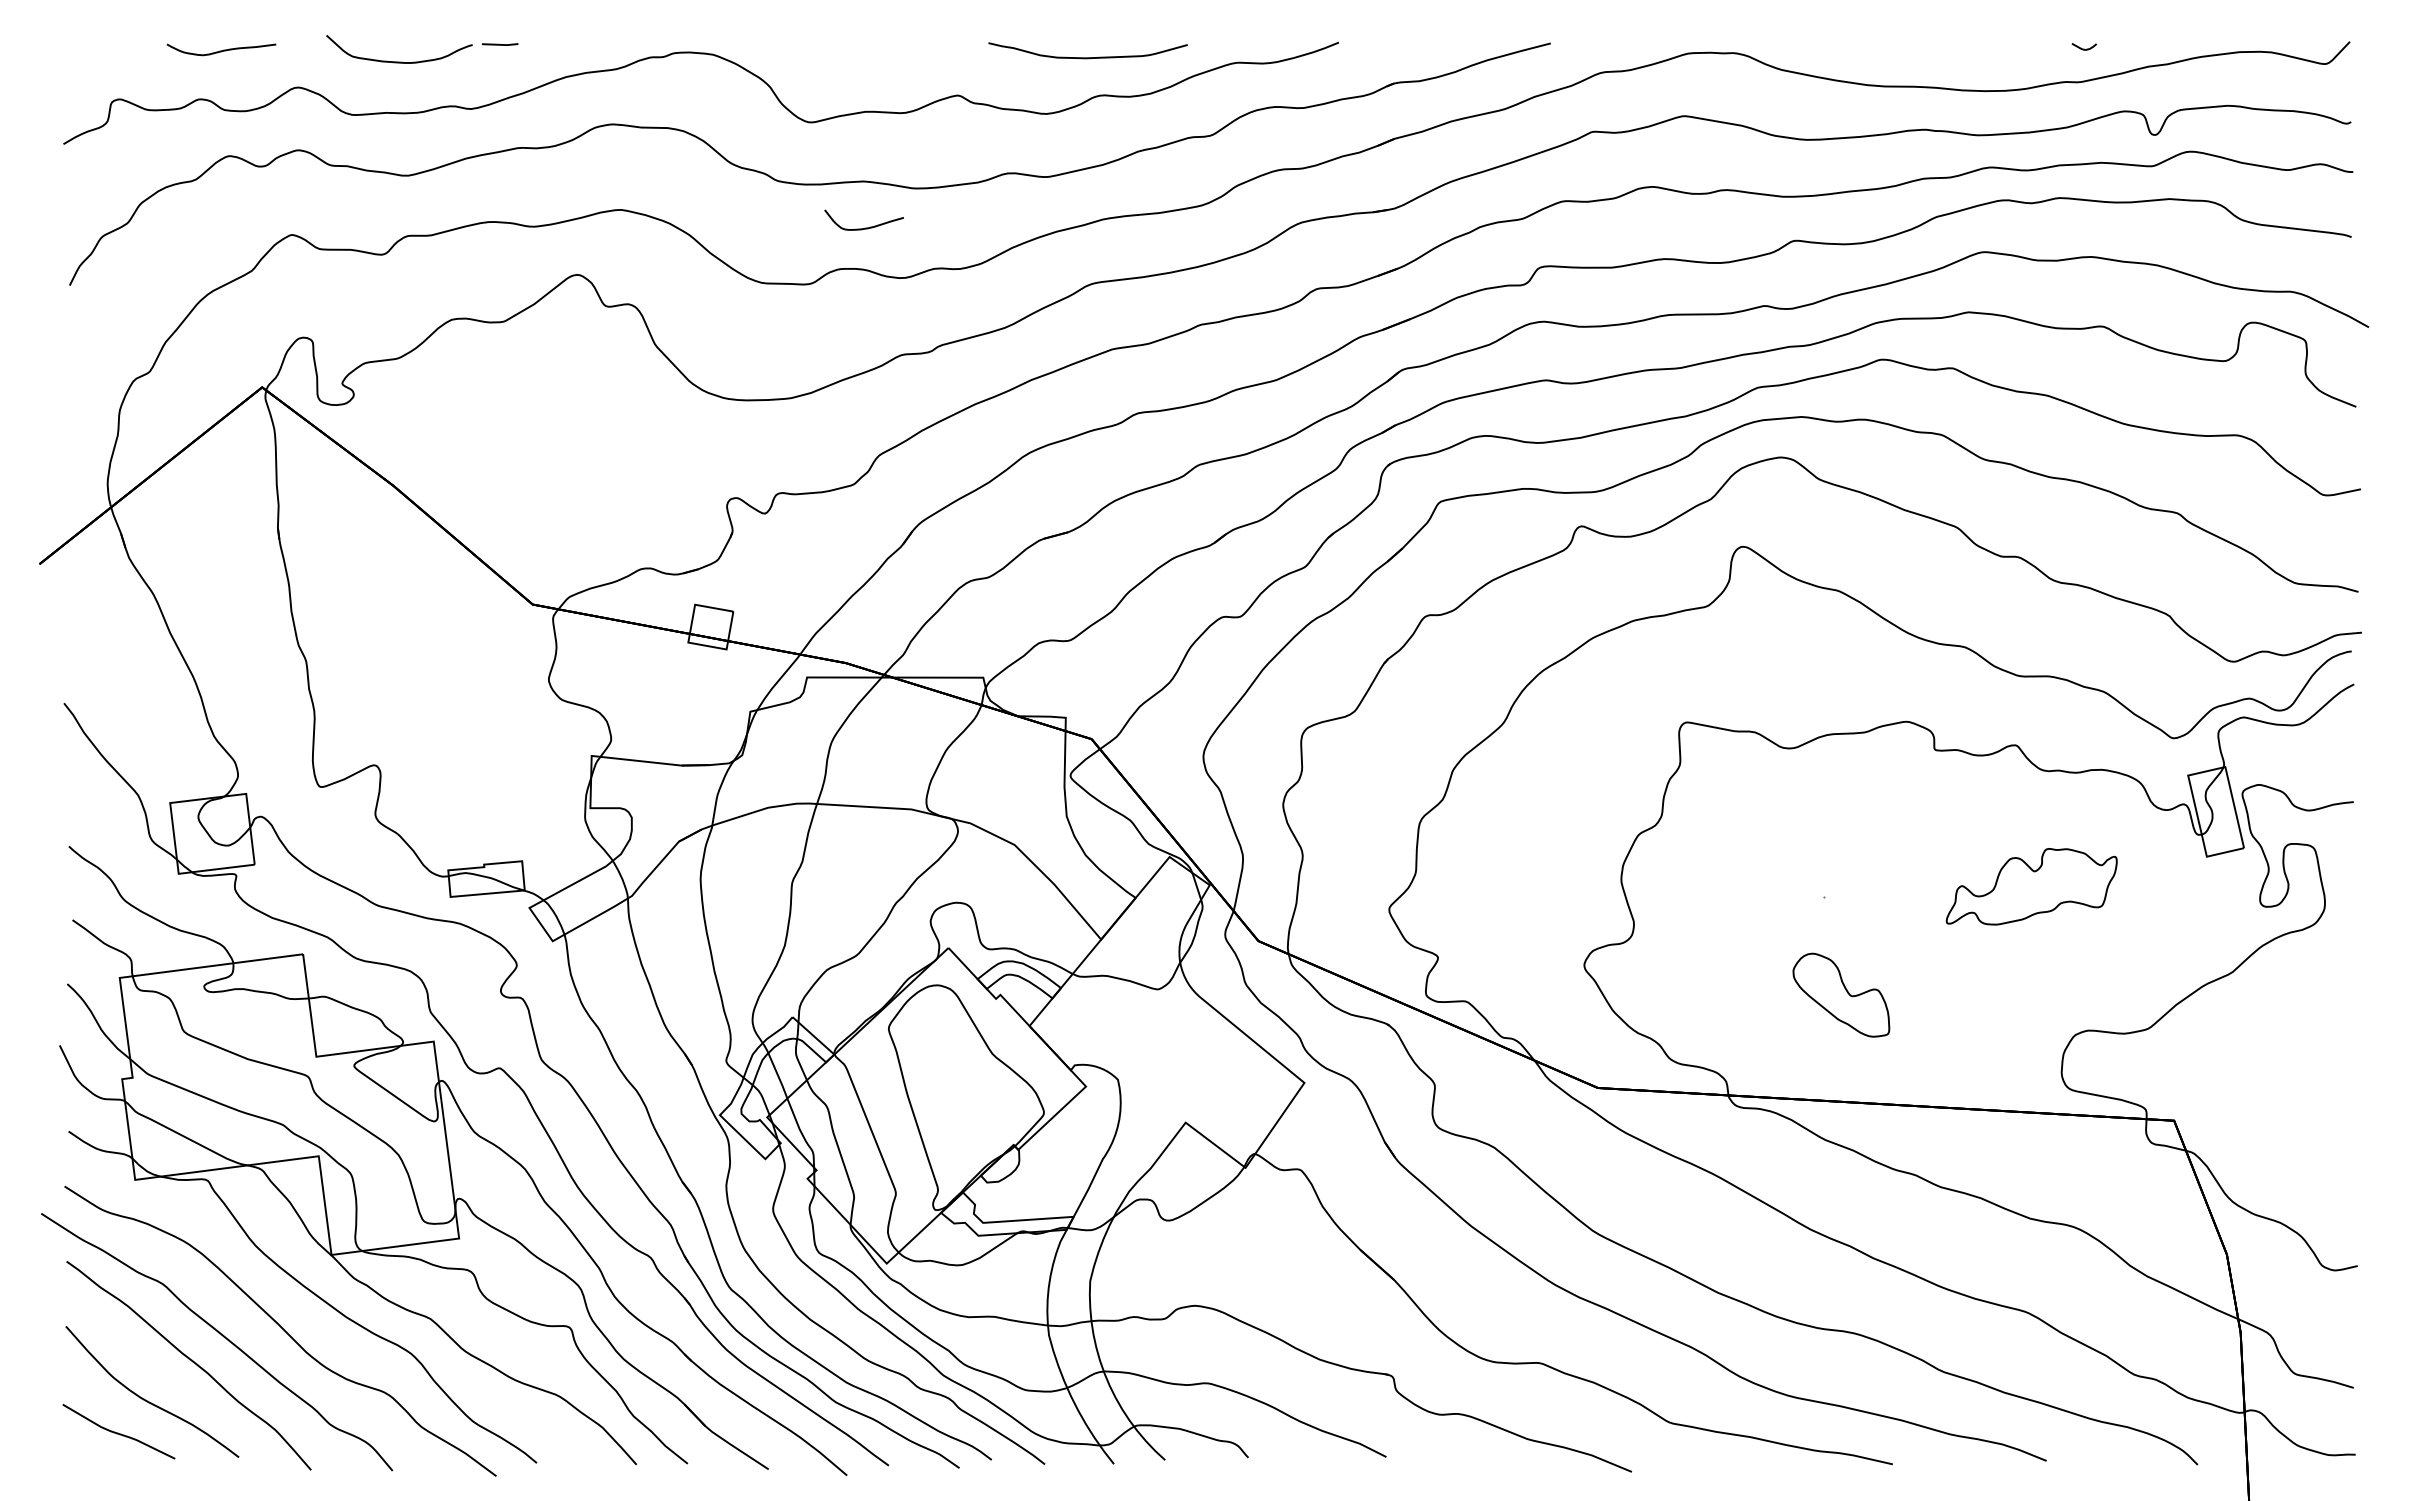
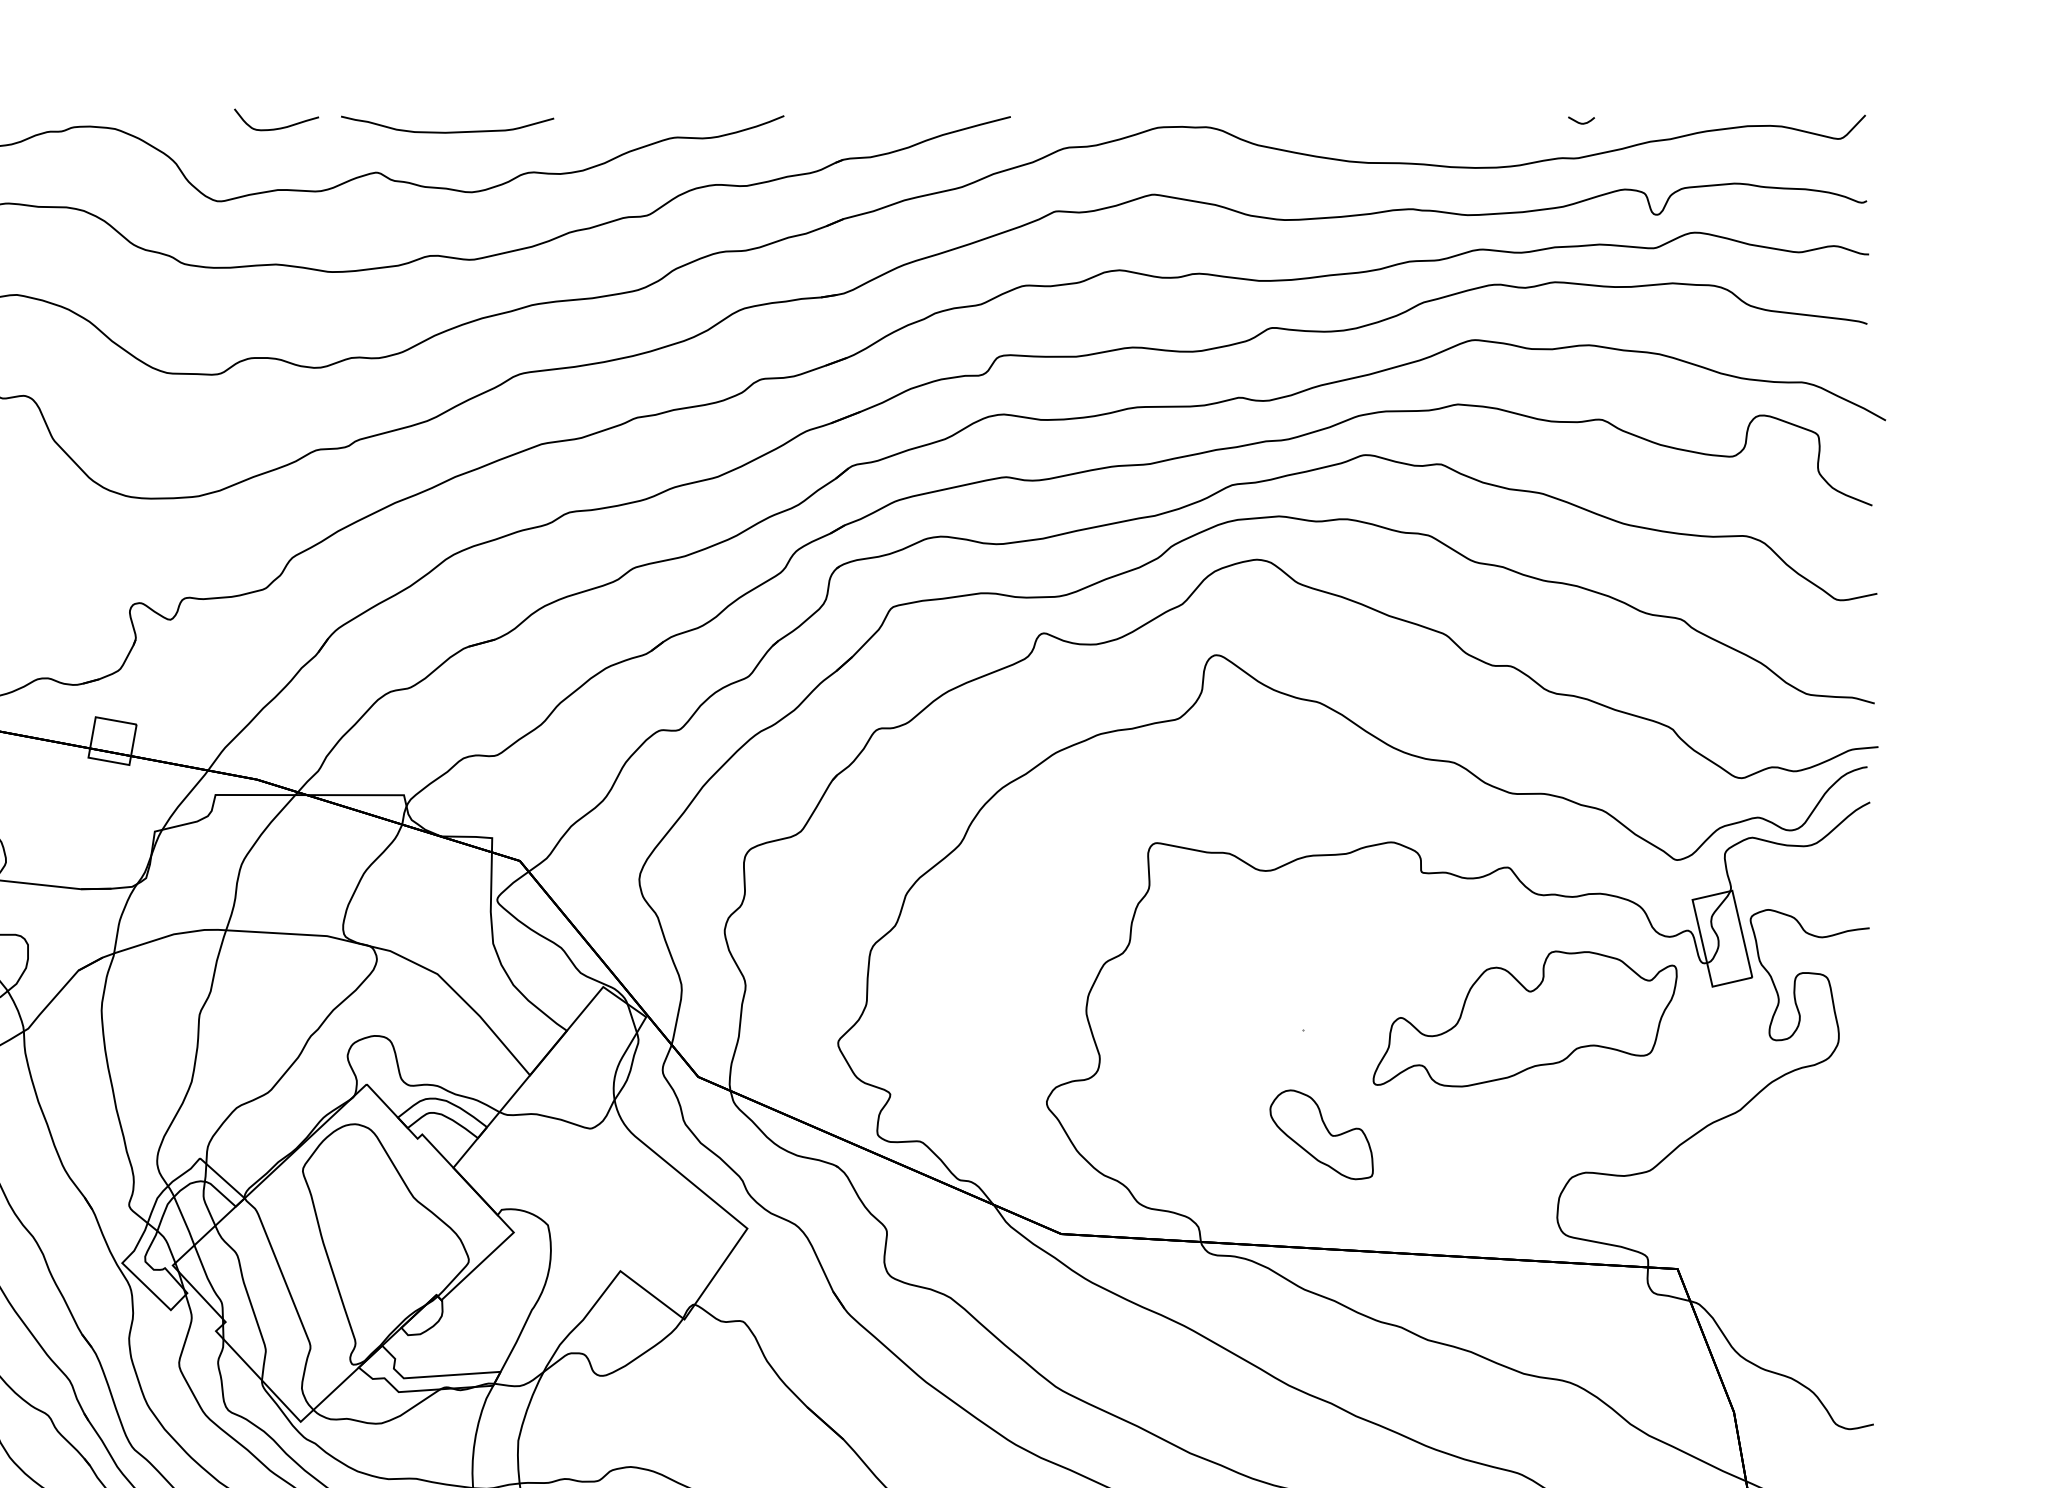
curve: (1087, 57) -> (446, 131), moved
curve: (864, 227) -> (276, 127), moved
part: (2031, 886) -> (1525, 1018), size x1.67

